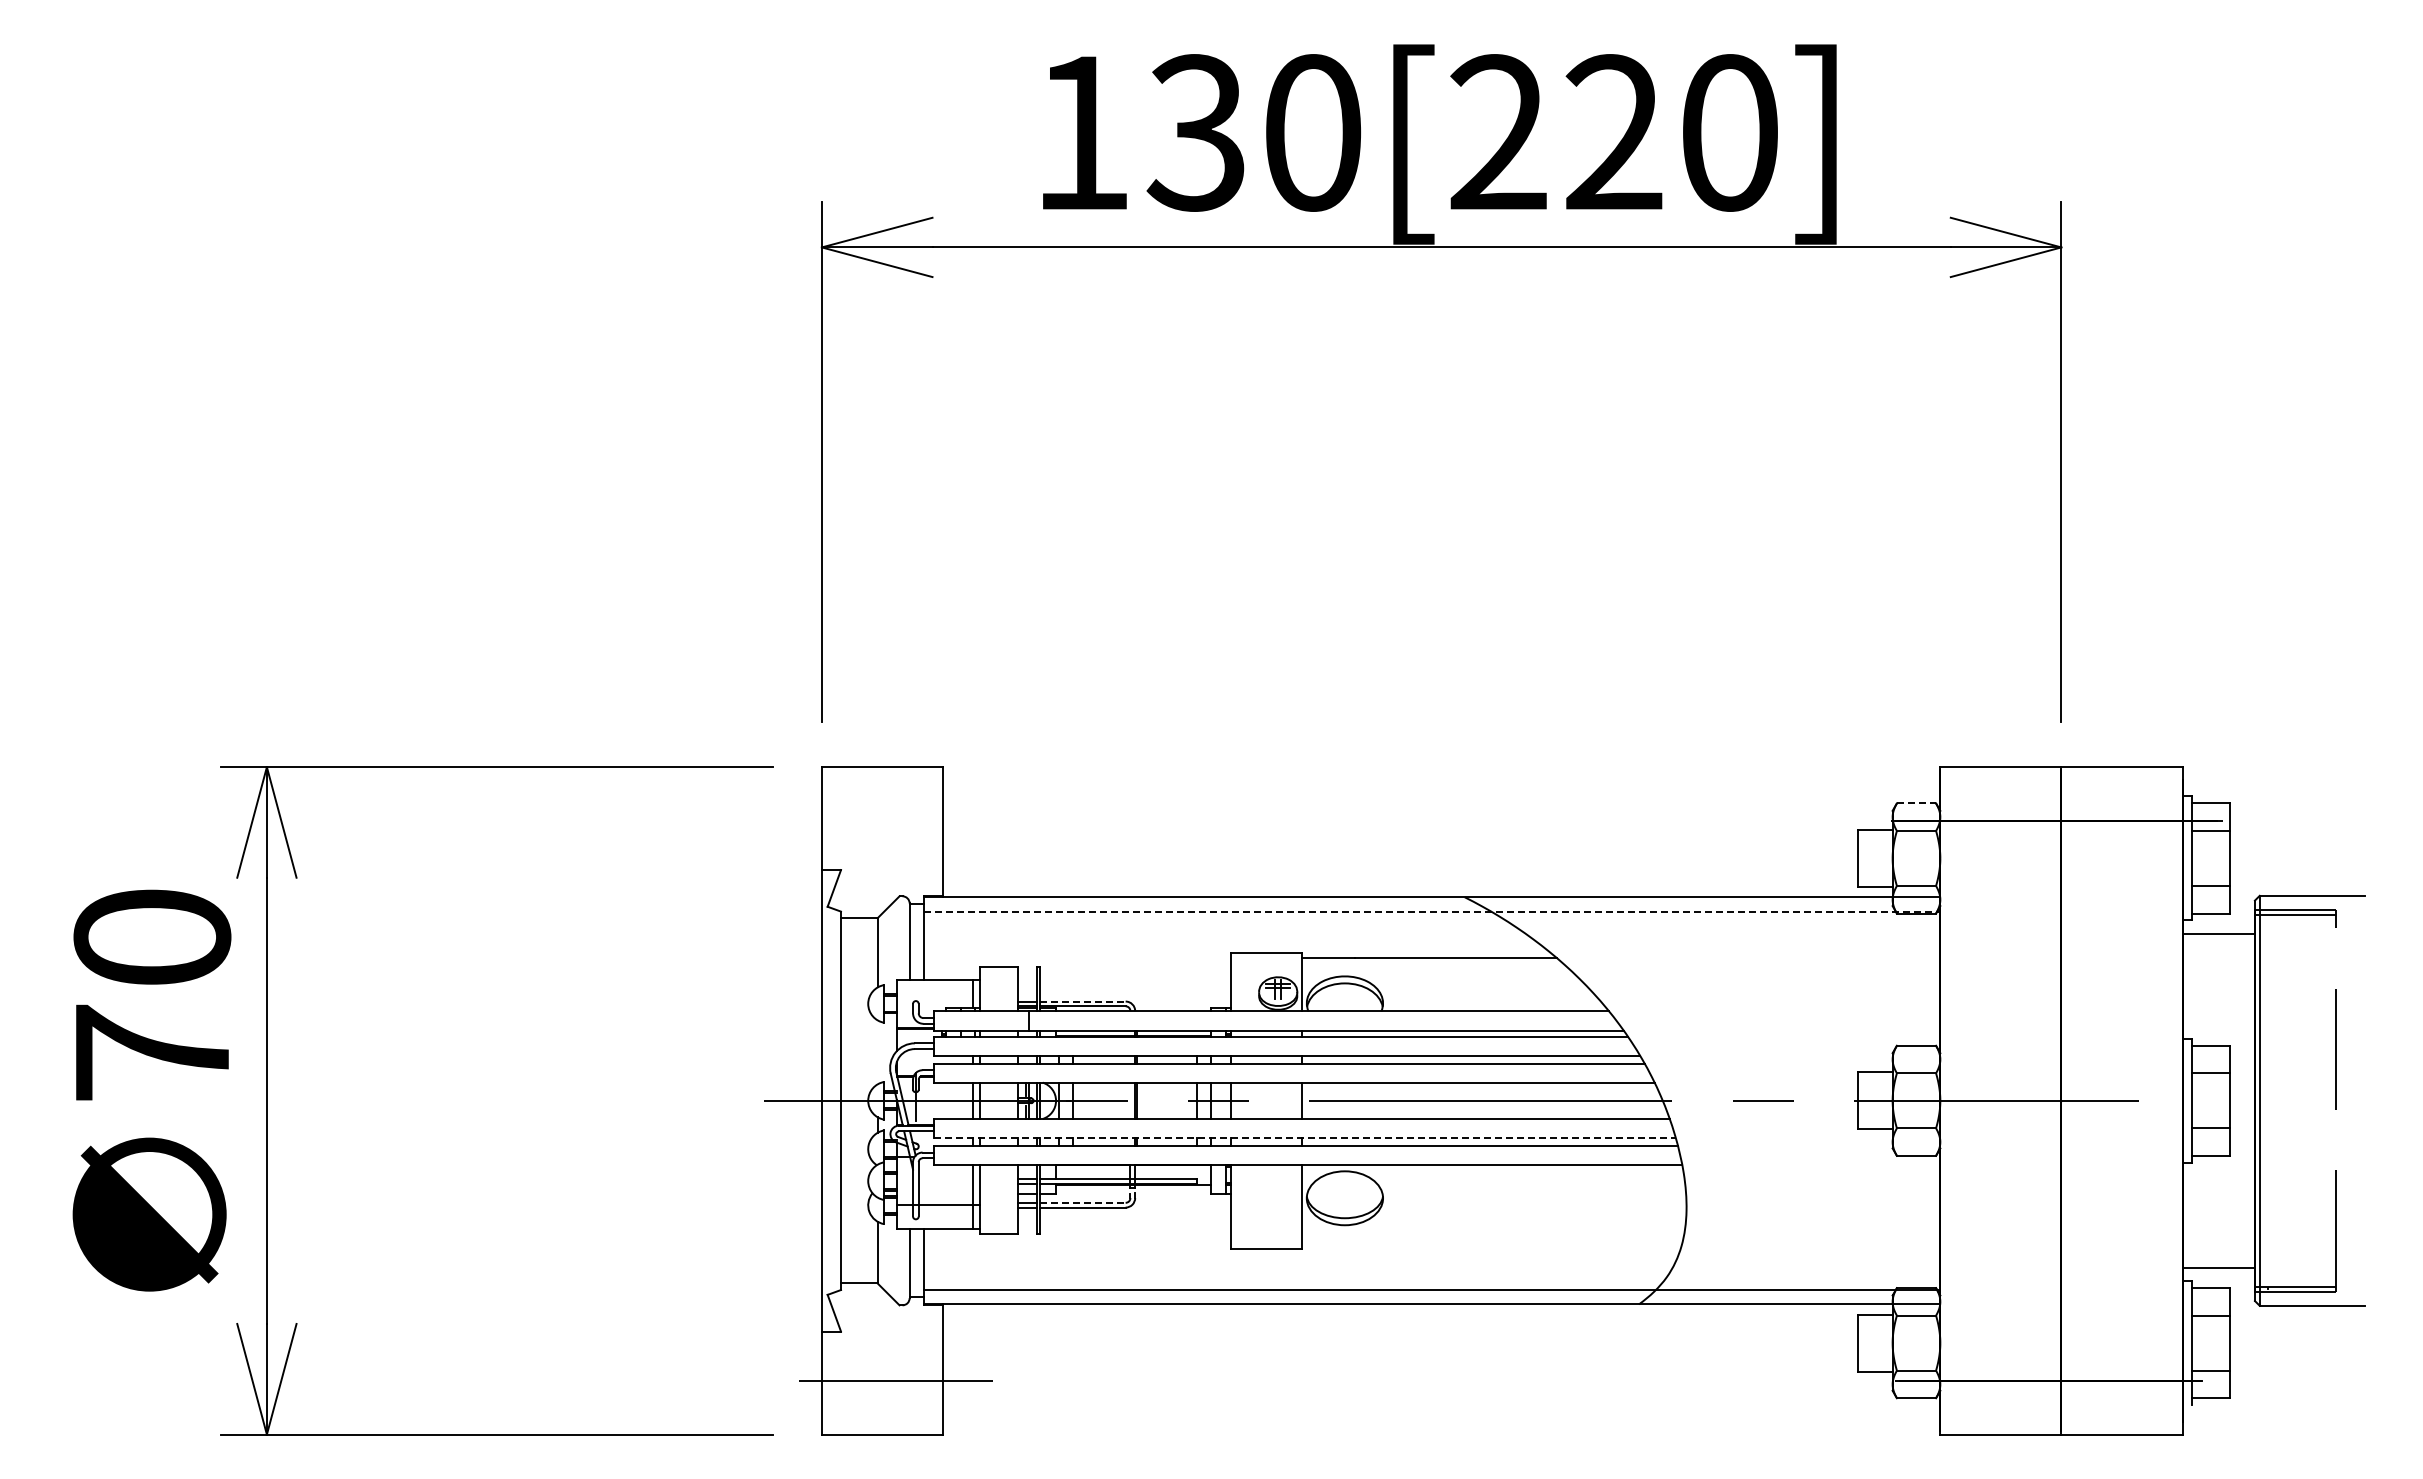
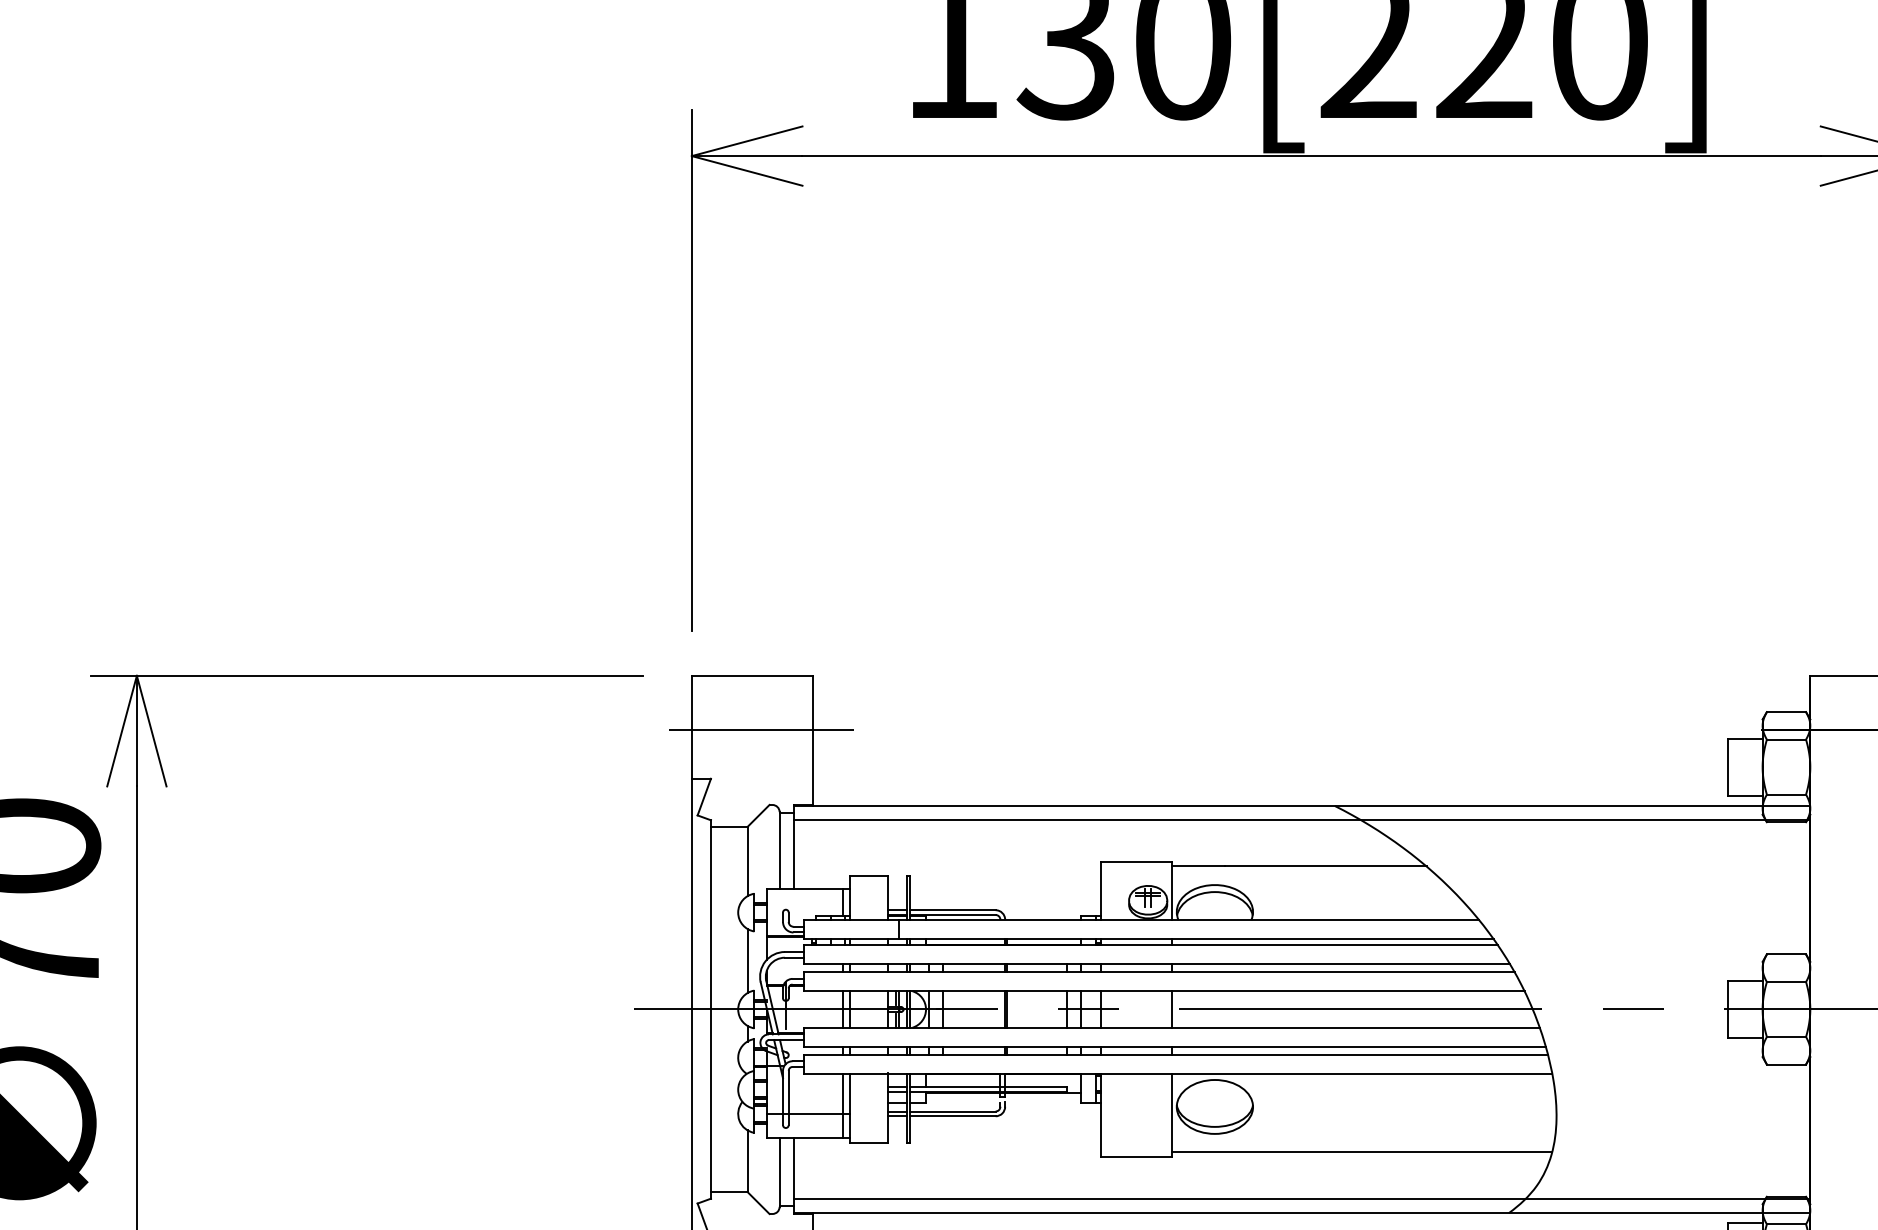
line: (1916, 803) -> (1786, 712), dashed -> solid
line: (891, 820) -> (761, 729), added
line: (1432, 911) -> (1302, 820), dashed -> solid
line: (1082, 1001) -> (952, 910), dashed -> solid
line: (877, 1052) -> (747, 961), added
line: (1304, 1138) -> (1174, 1047), dashed -> solid
line: (1082, 1202) -> (952, 1111), dashed -> solid
line: (1492, 1243) -> (1362, 1152), added

